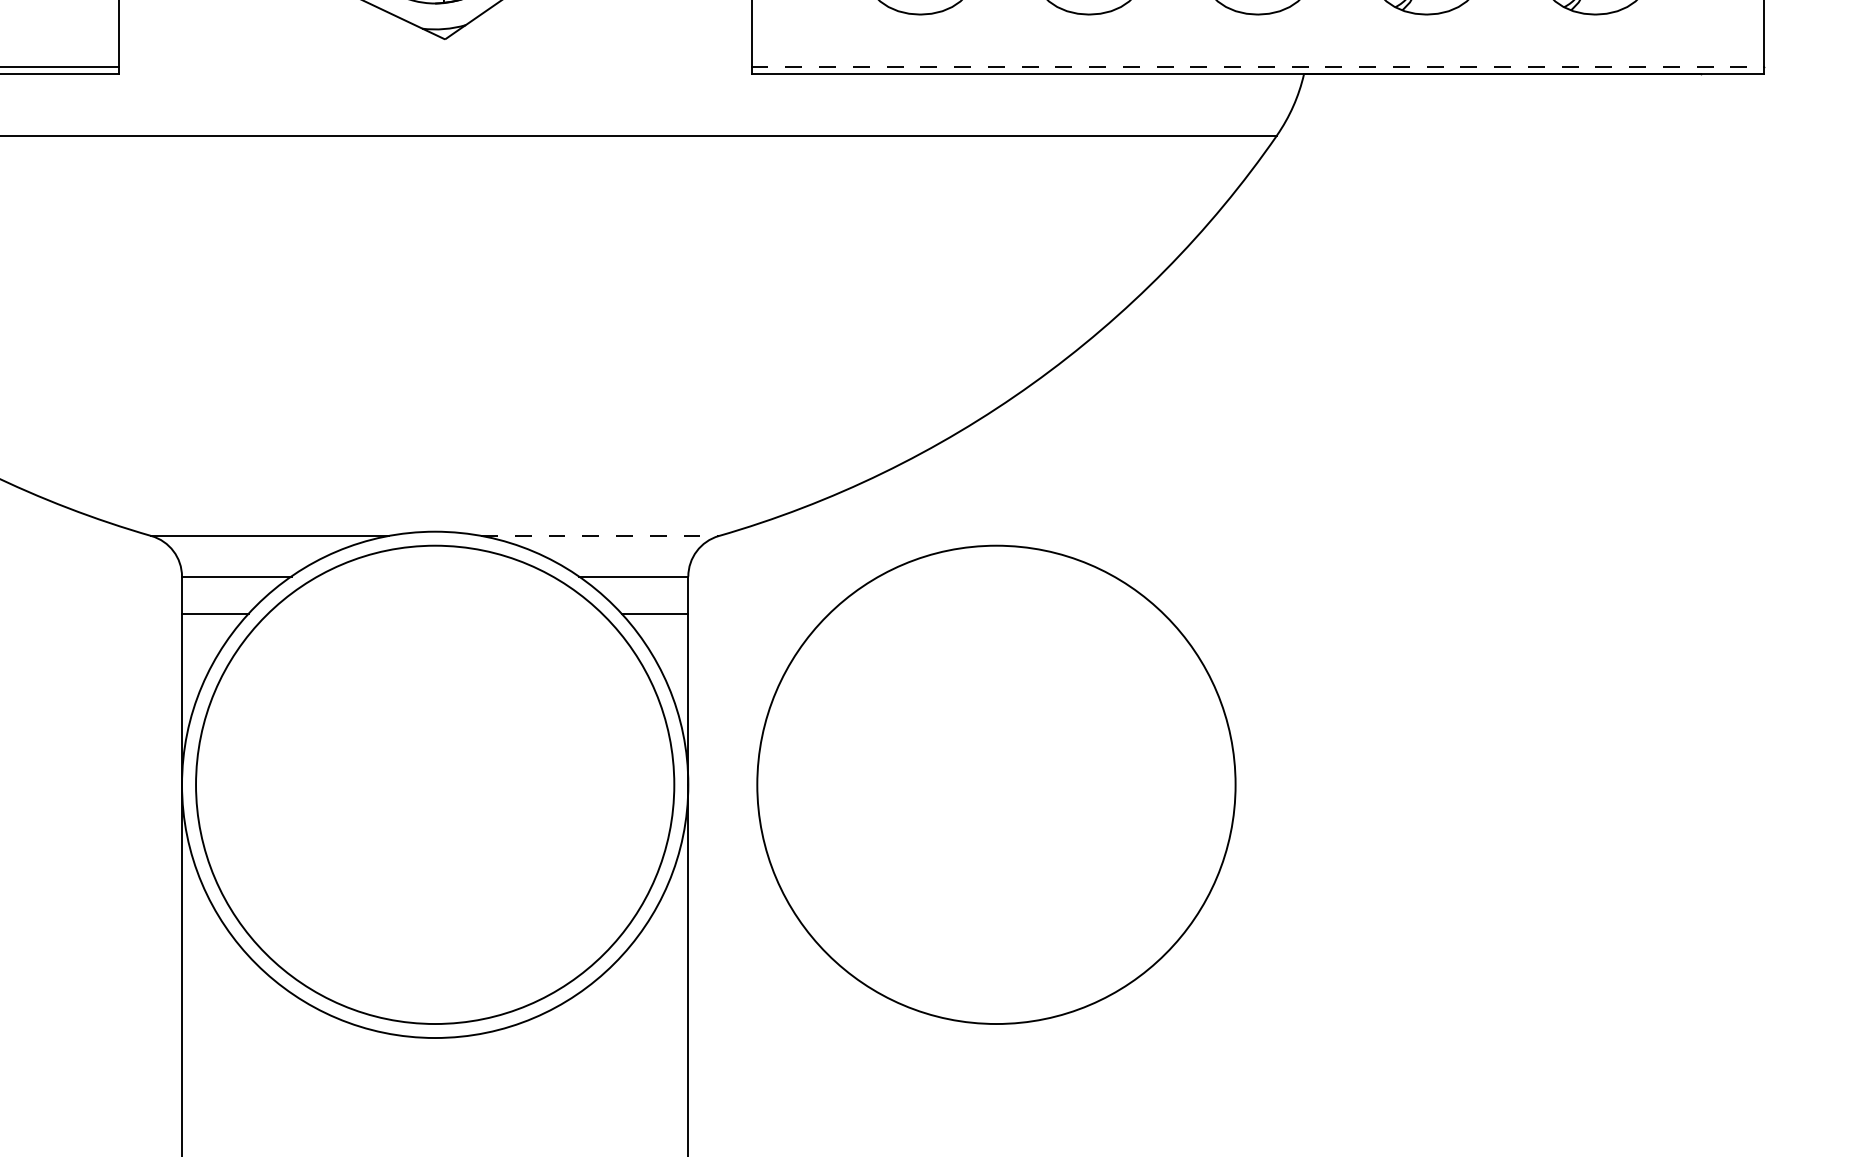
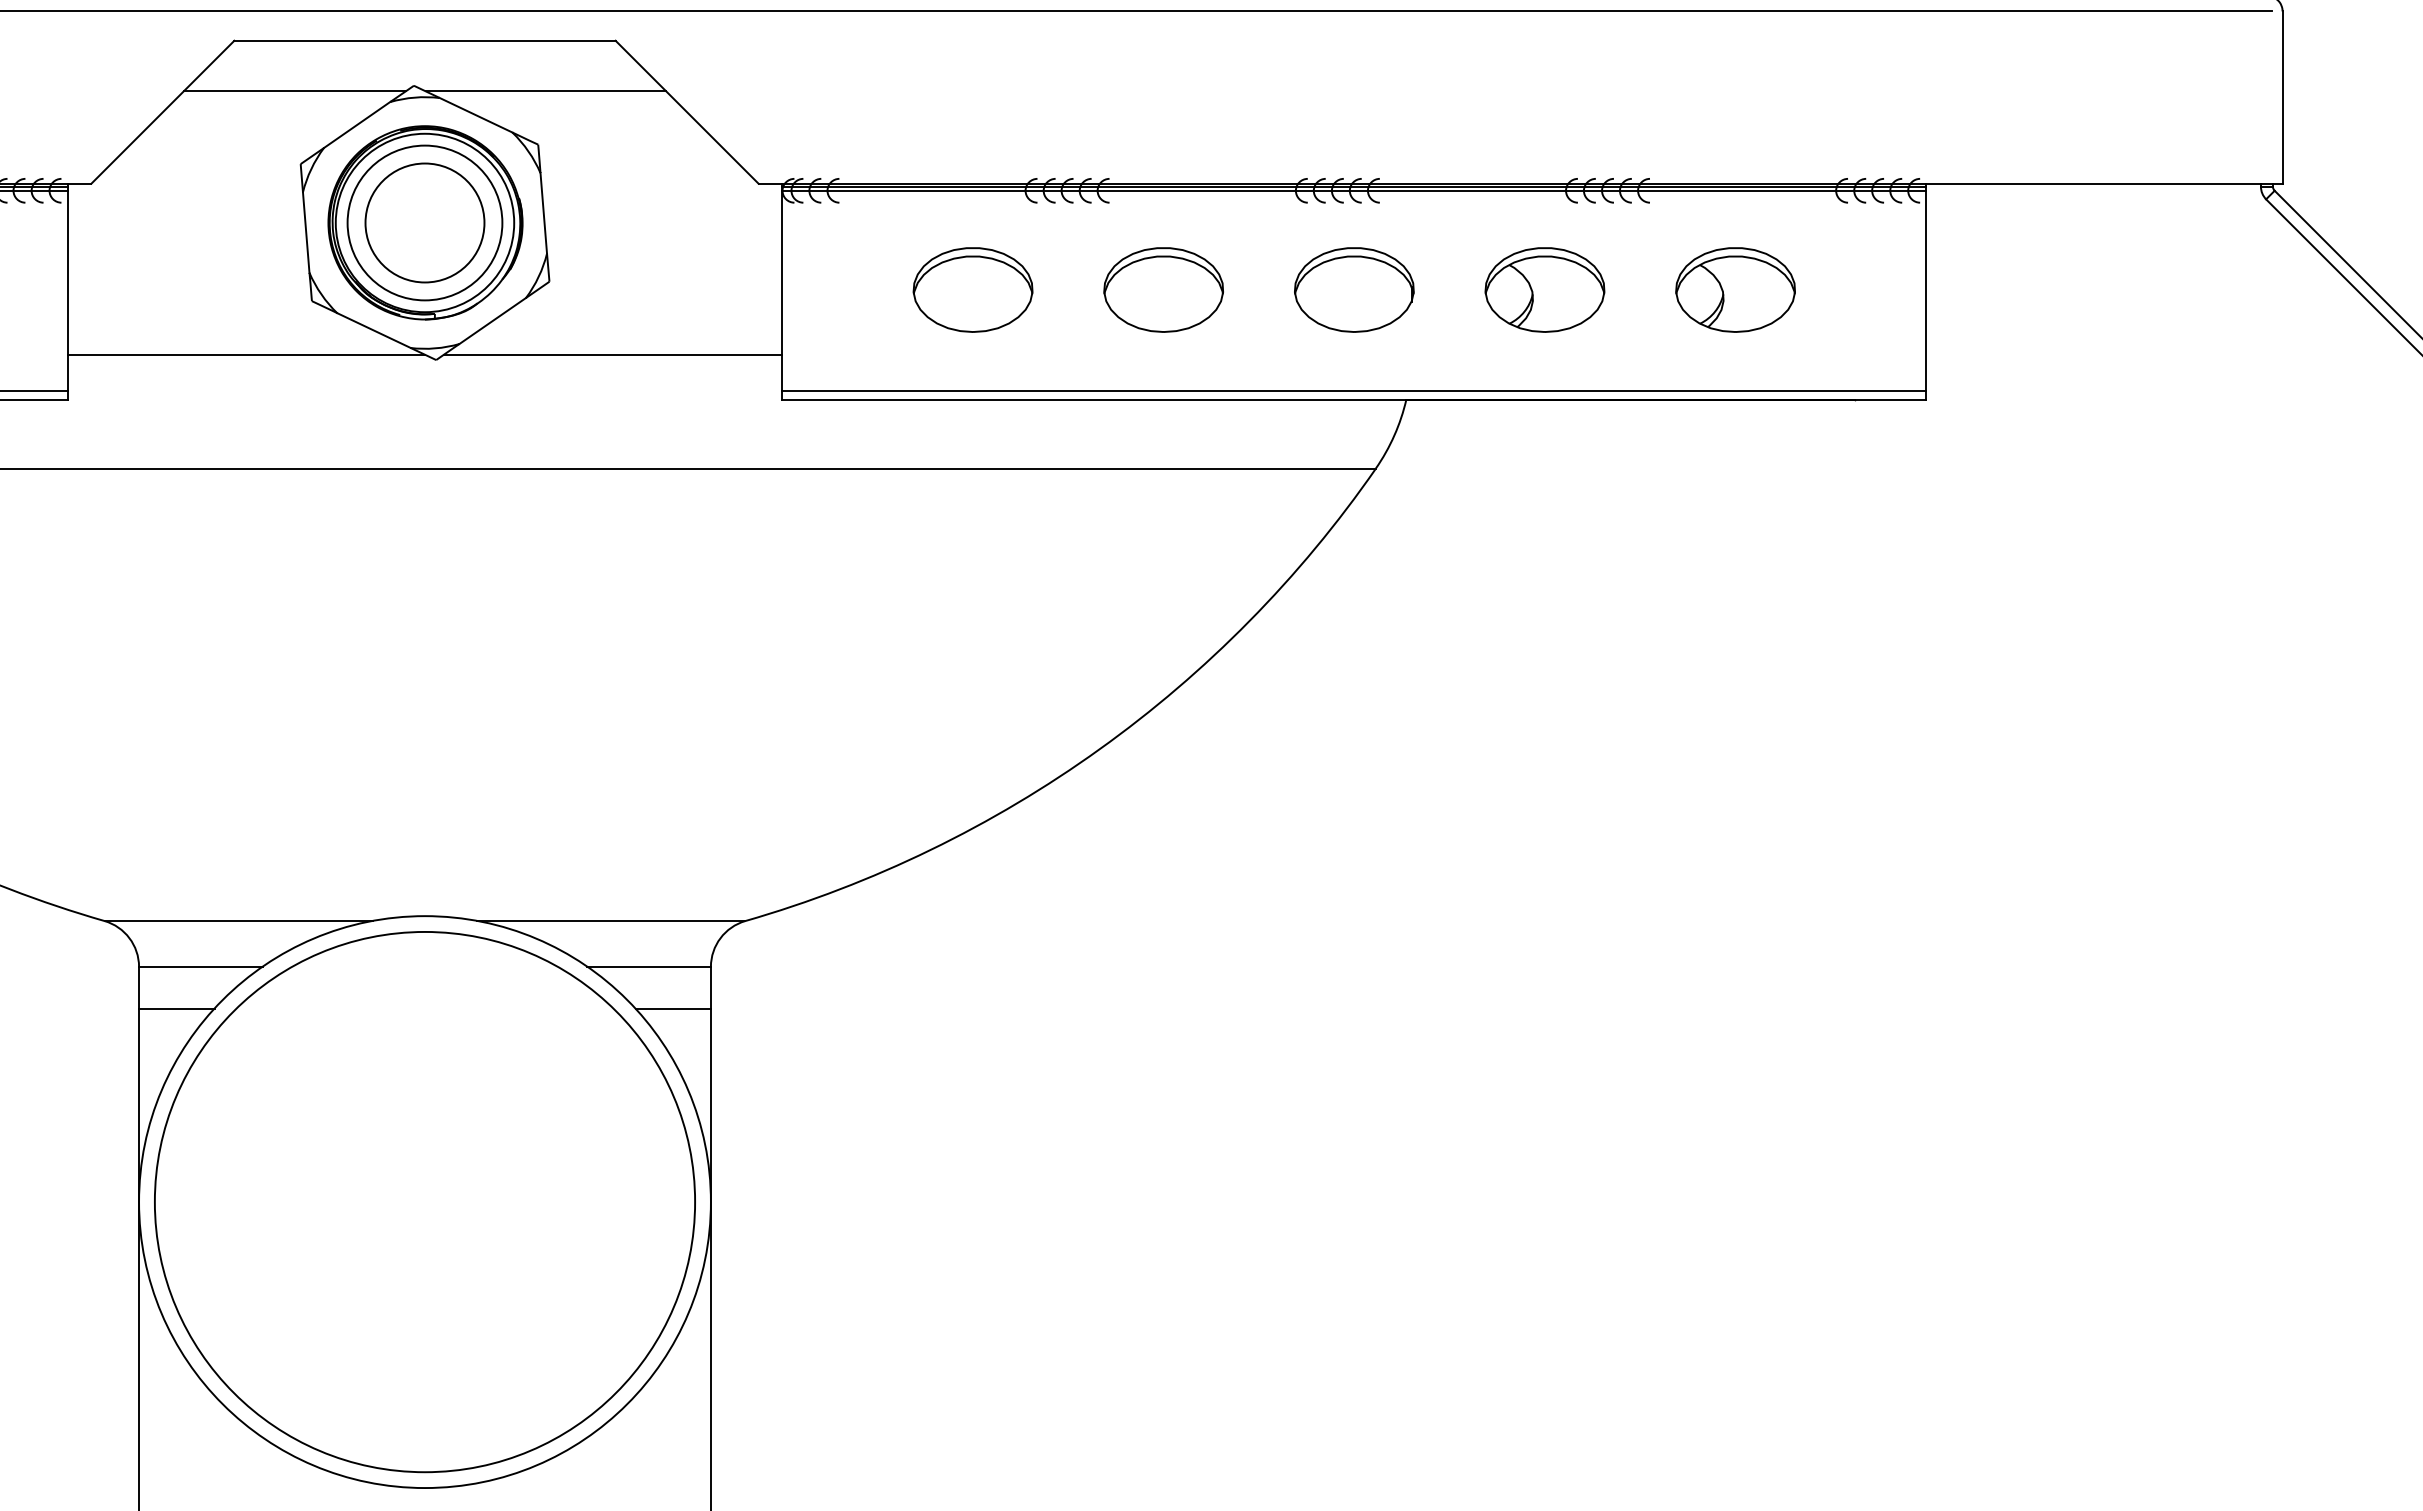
line: (276, 34) -> (245, 354), added
line: (602, 34) -> (613, 354), added
line: (1258, 66) -> (1354, 390), dashed -> solid
line: (600, 535) -> (611, 920), dashed -> solid
circle: (996, 785) -> (1058, 1202), removed

